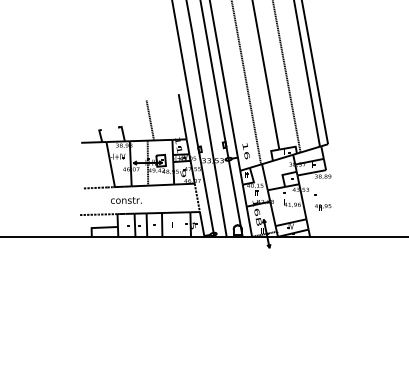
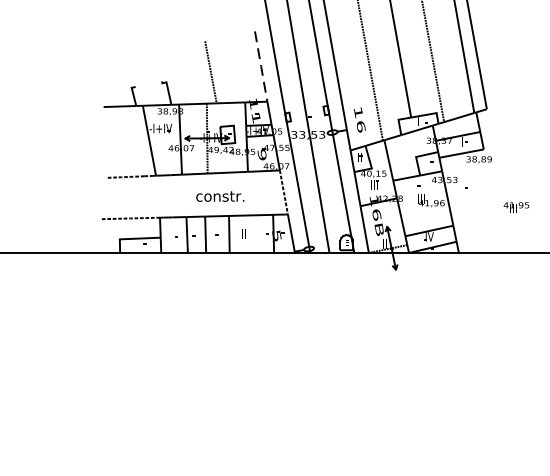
line: (182, 116) -> (260, 66), solid -> dashed
text: (126, 200) -> (220, 196), moved
text: (323, 207) -> (517, 207), moved

